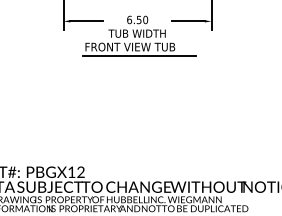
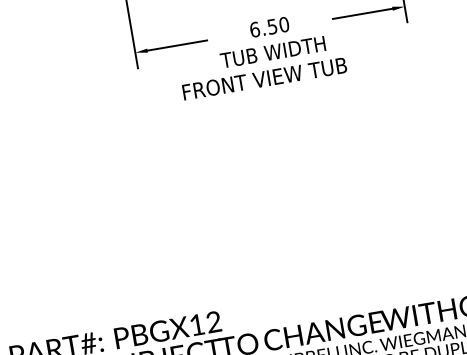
line: (139, 55) -> (284, 91), removed

